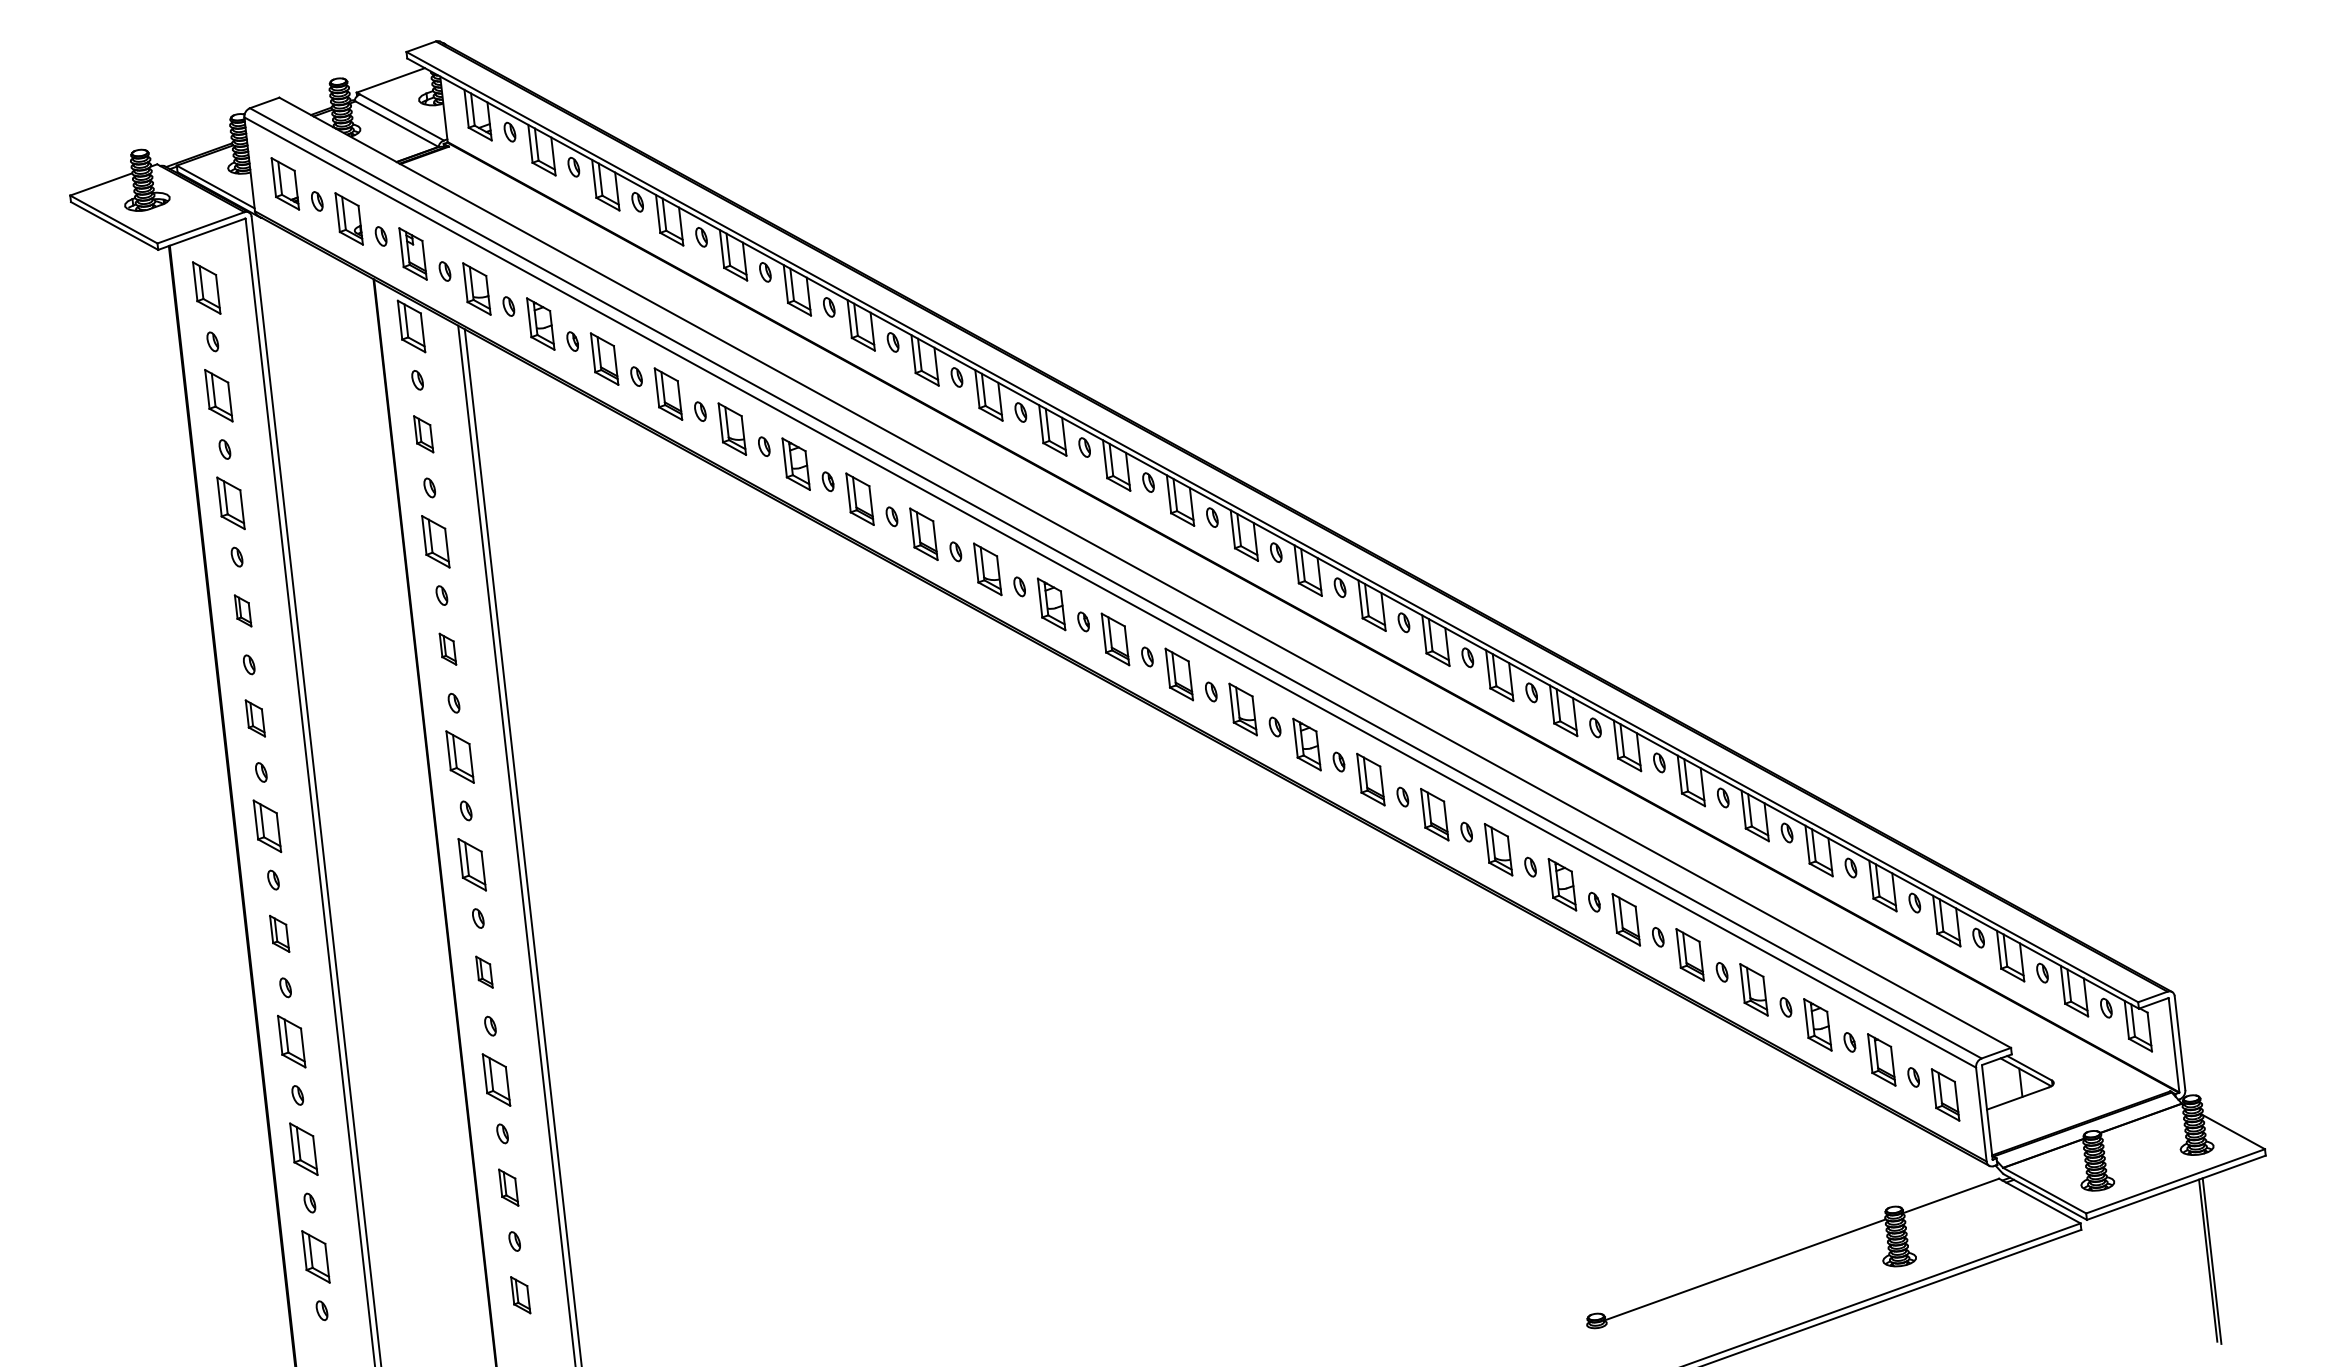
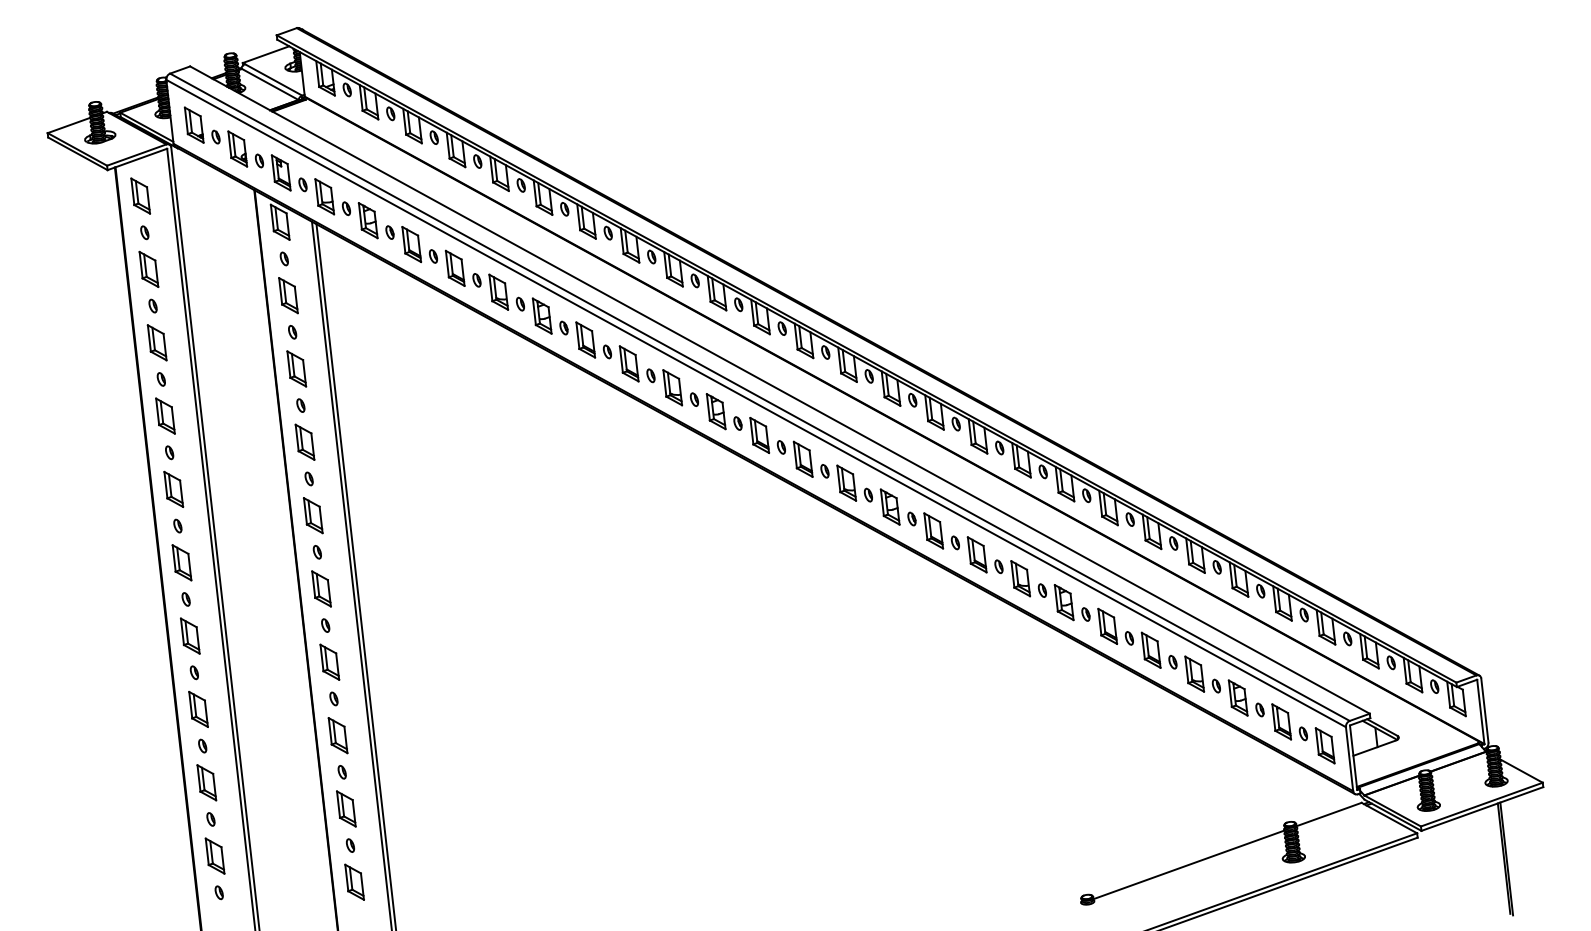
part: (423, 433) -> (288, 295), size x1.43
part: (243, 610) -> (165, 415), size x1.67
part: (447, 648) -> (304, 441), size x1.67
part: (254, 717) -> (173, 488), size x1.43
part: (279, 933) -> (190, 635), size x1.43
part: (483, 971) -> (329, 661), size x1.67
part: (508, 1187) -> (346, 808), size x1.43
part: (520, 1294) -> (354, 881), size x1.43

